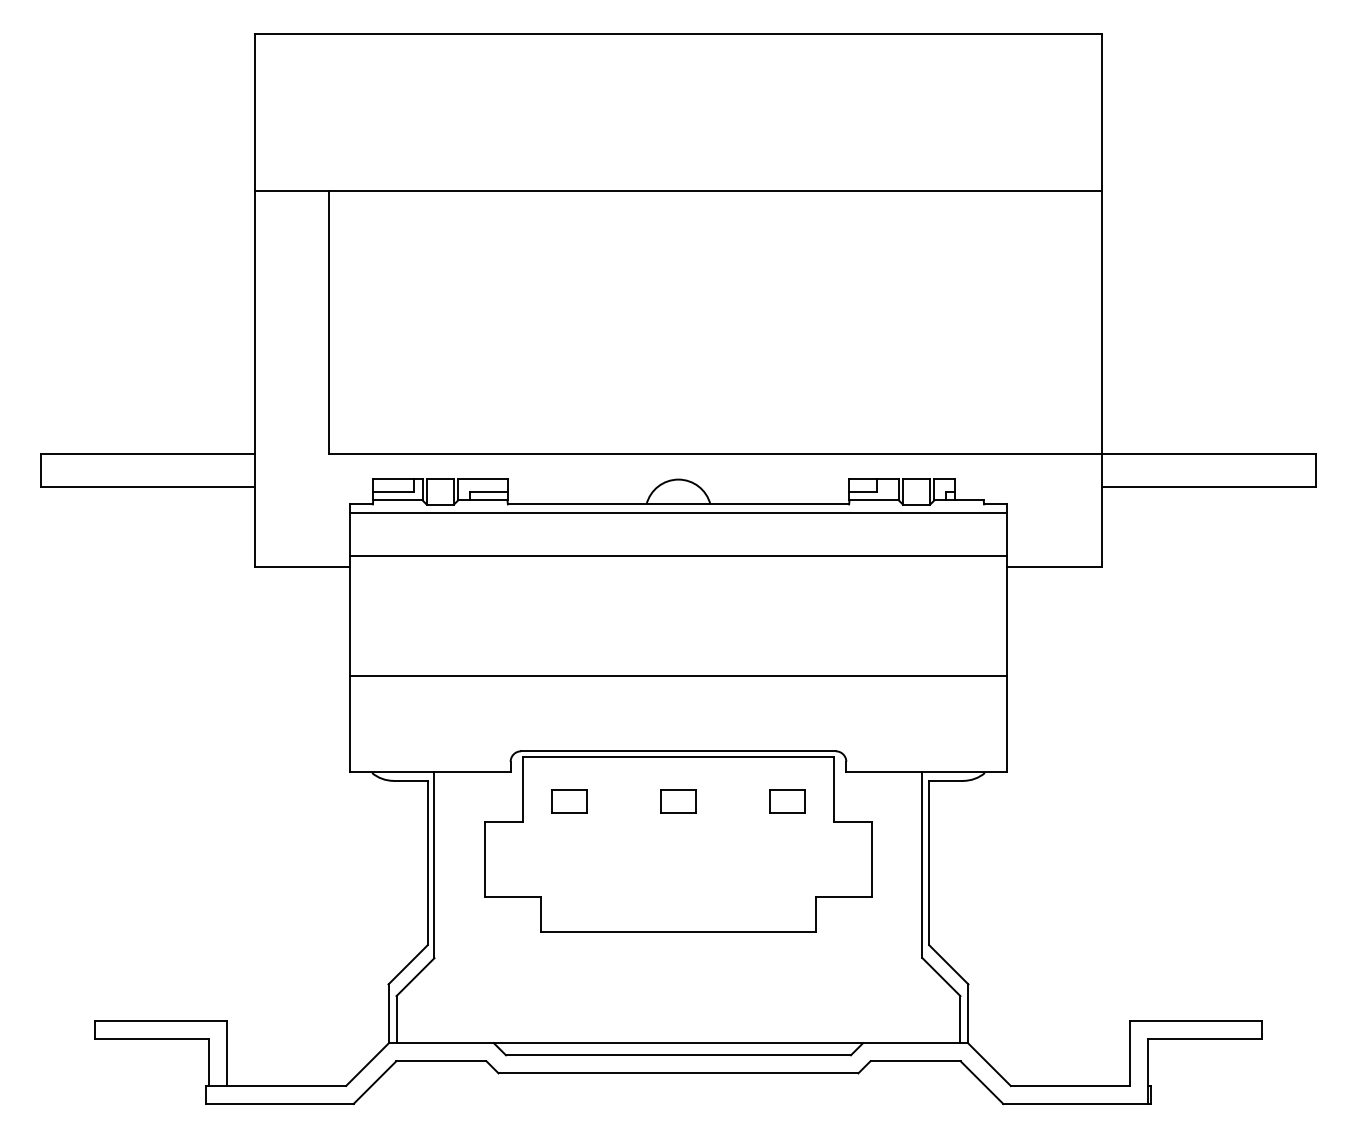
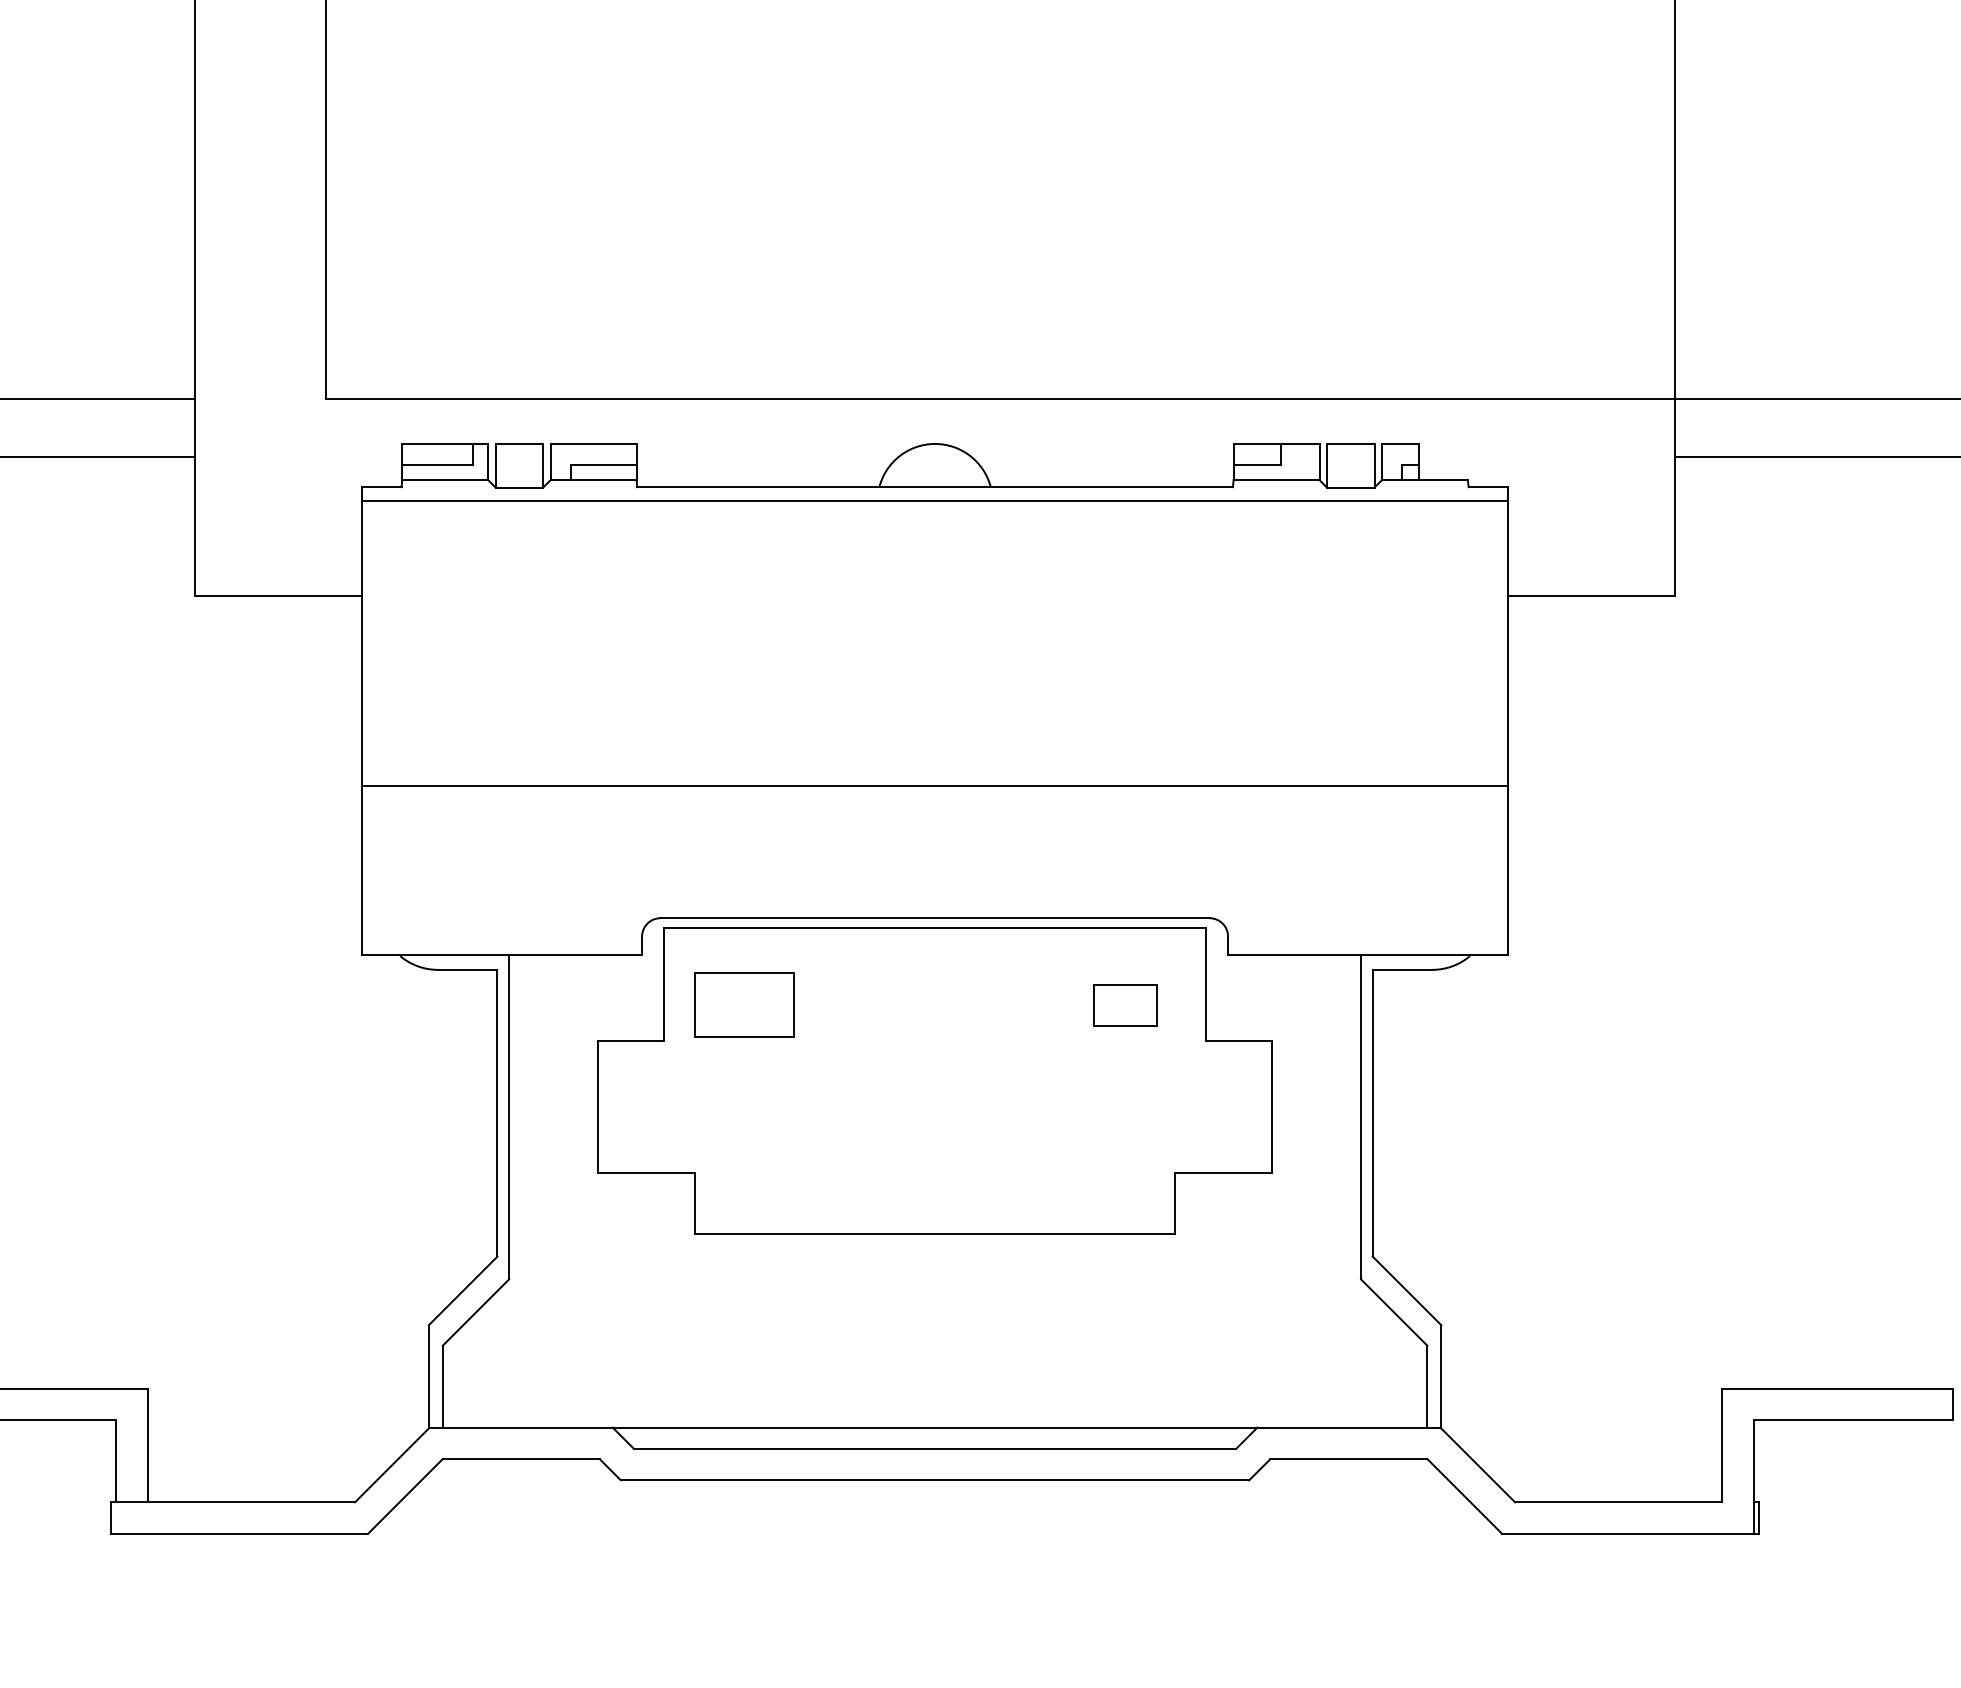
line: (678, 555) -> (935, 576), removed
part: (569, 801) -> (744, 1005), size x1.6
part: (678, 801) -> (935, 1005), removed

